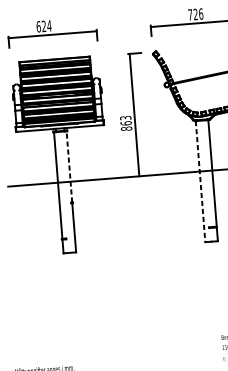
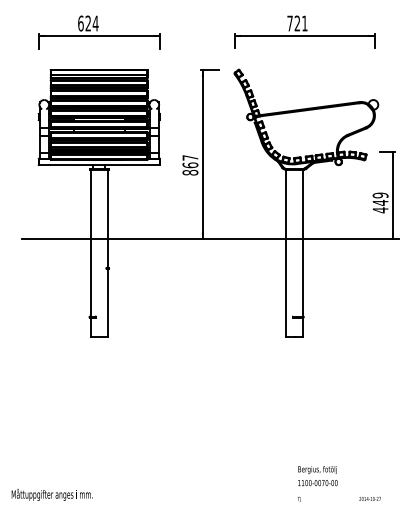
text: (200, 14) -> (304, 23), 726 -> 721
text: (125, 117) -> (190, 157), 863 -> 867
line: (69, 166) -> (107, 218), dashed -> solid
line: (200, 181) -> (286, 253), dashed -> solid

